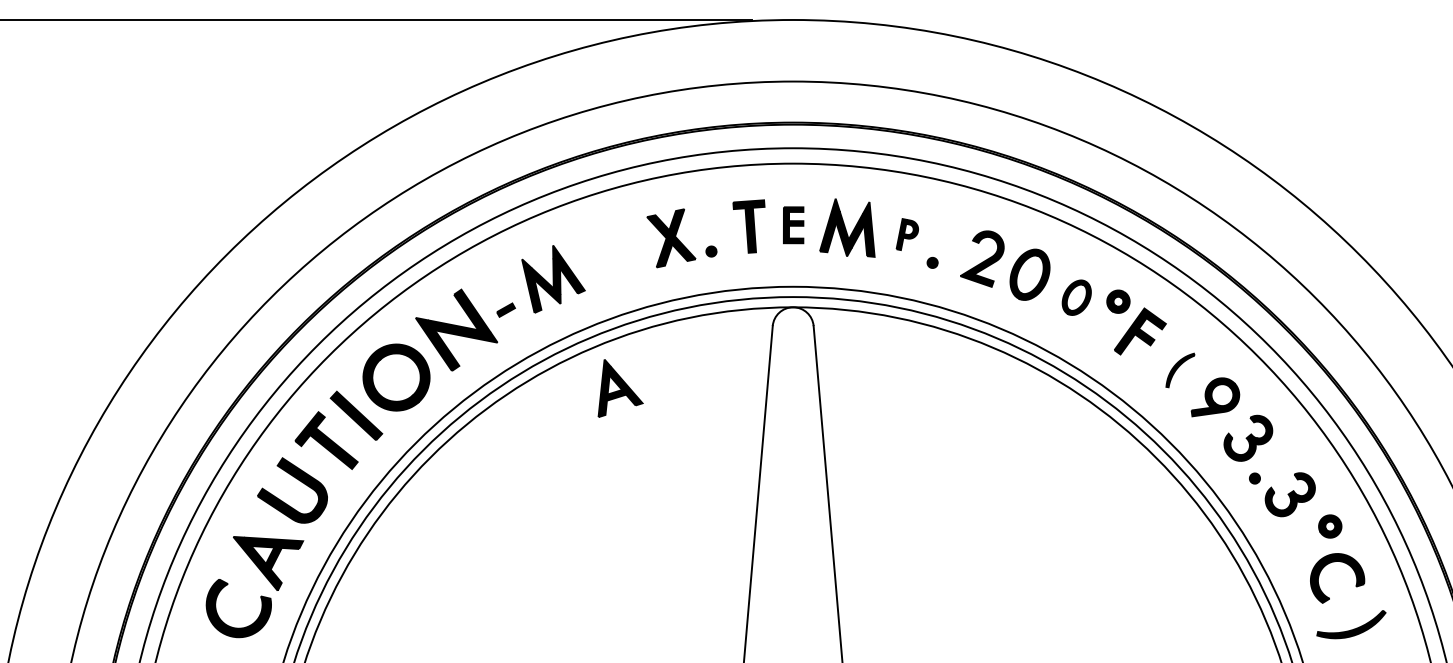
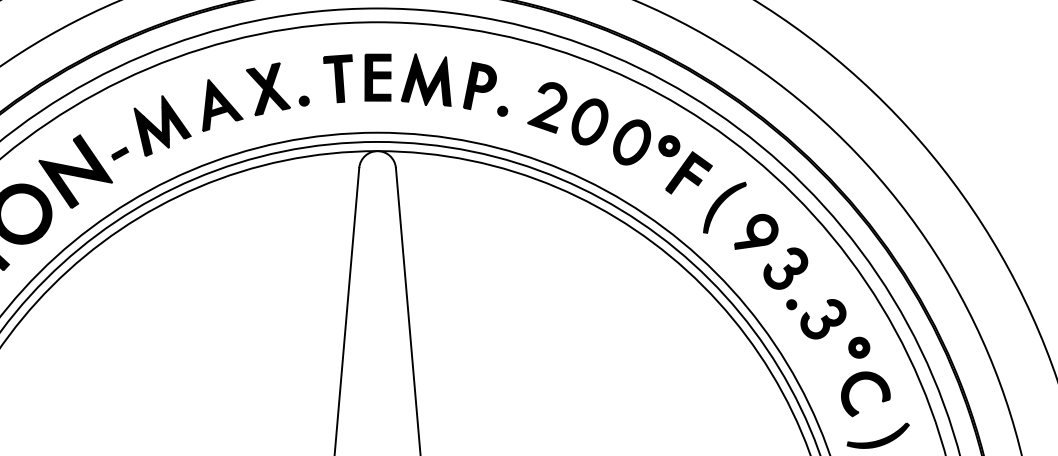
part: (793, 224) -> (377, 76), size x1.43
part: (907, 234) -> (480, 85), size x1.67
part: (1076, 297) -> (631, 142), size x1.43
part: (1180, 370) -> (724, 207), size x1.67
part: (620, 388) -> (222, 105), moved

